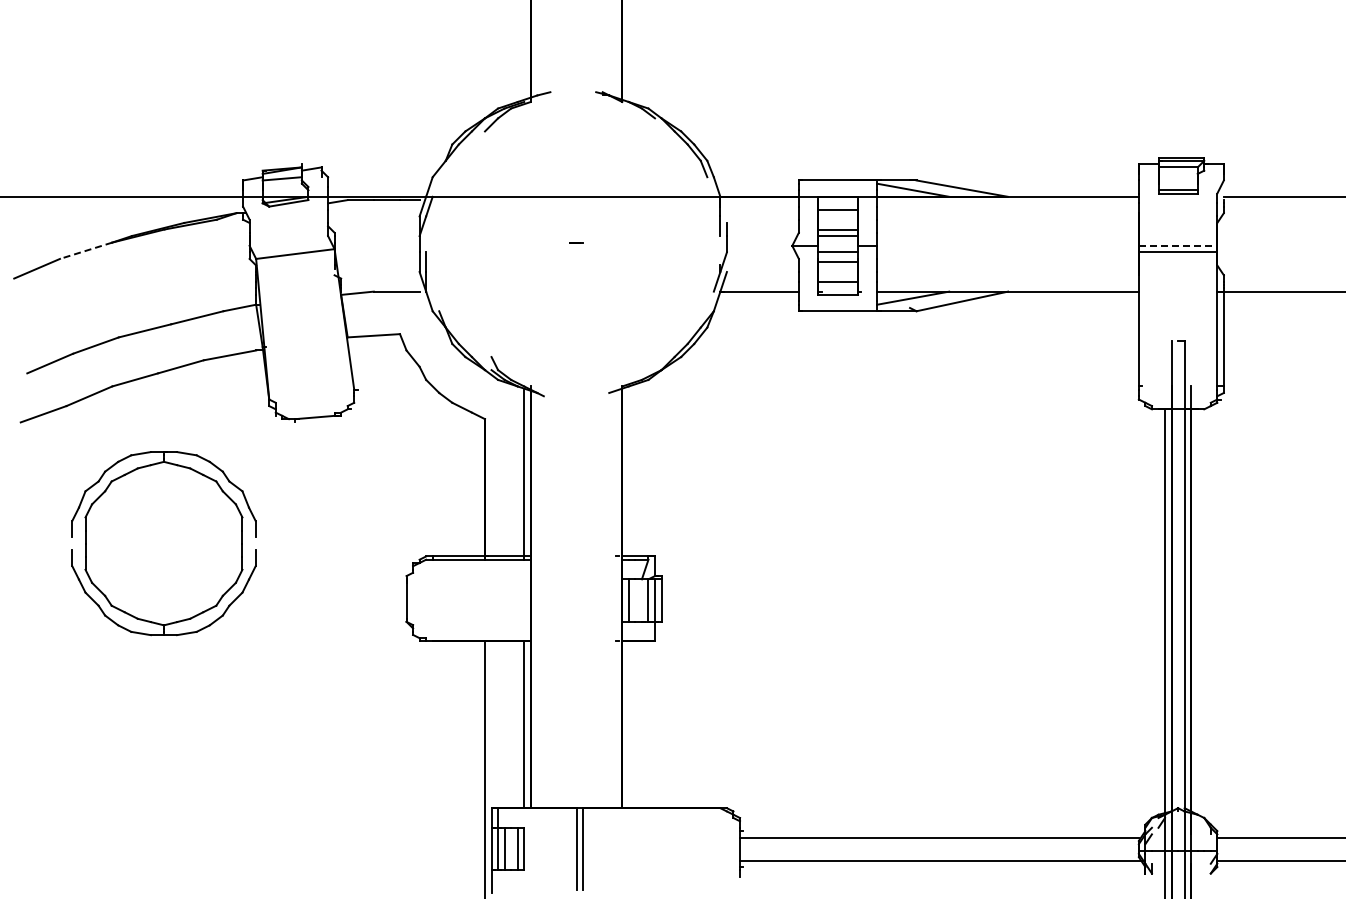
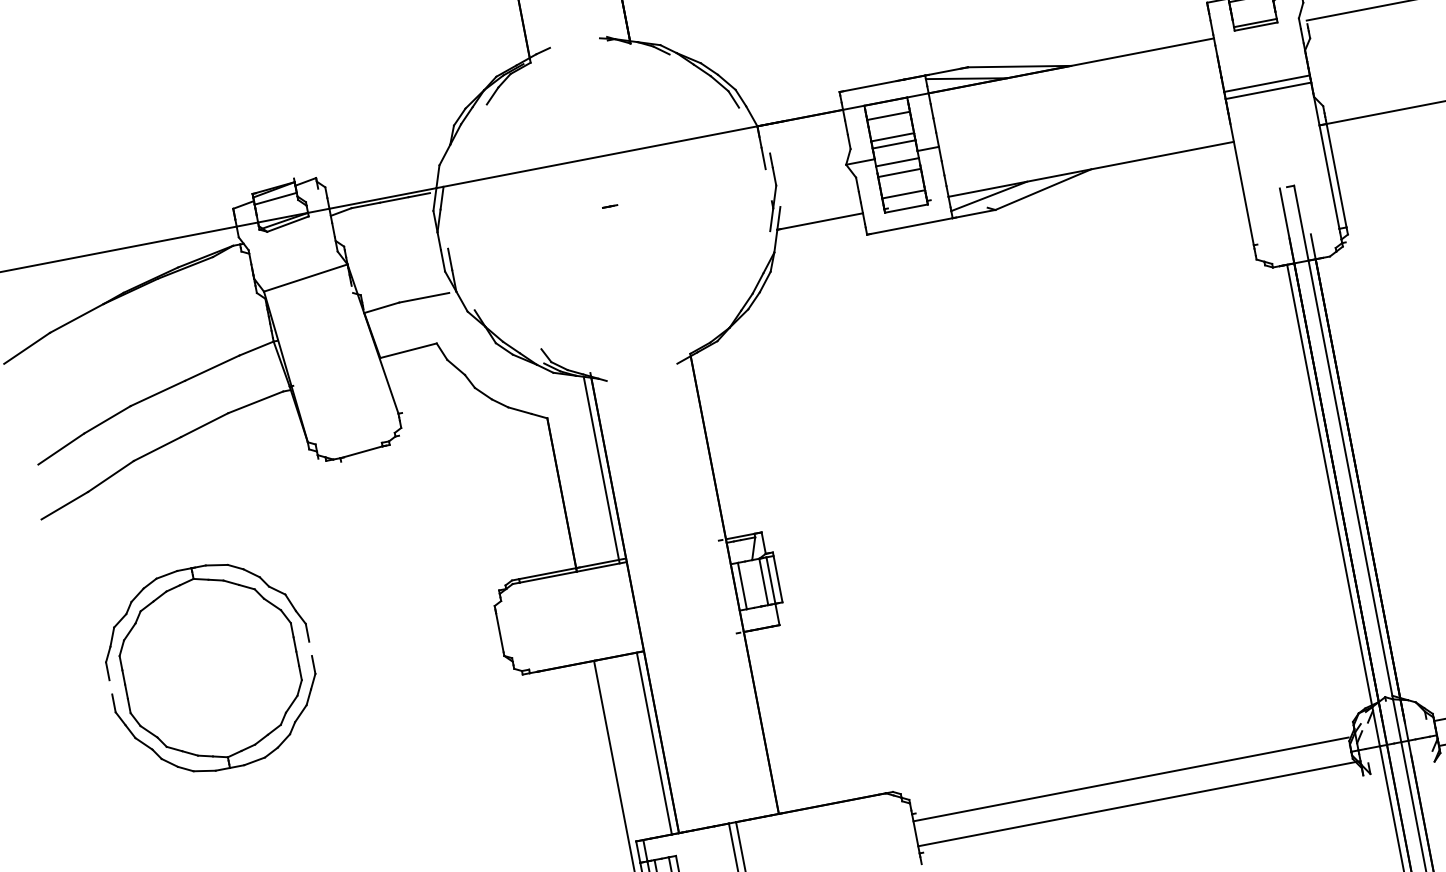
line: (1178, 245) -> (1267, 83), dashed -> solid
line: (85, 250) -> (76, 318), dashed -> solid
part: (163, 543) -> (210, 668), moved

